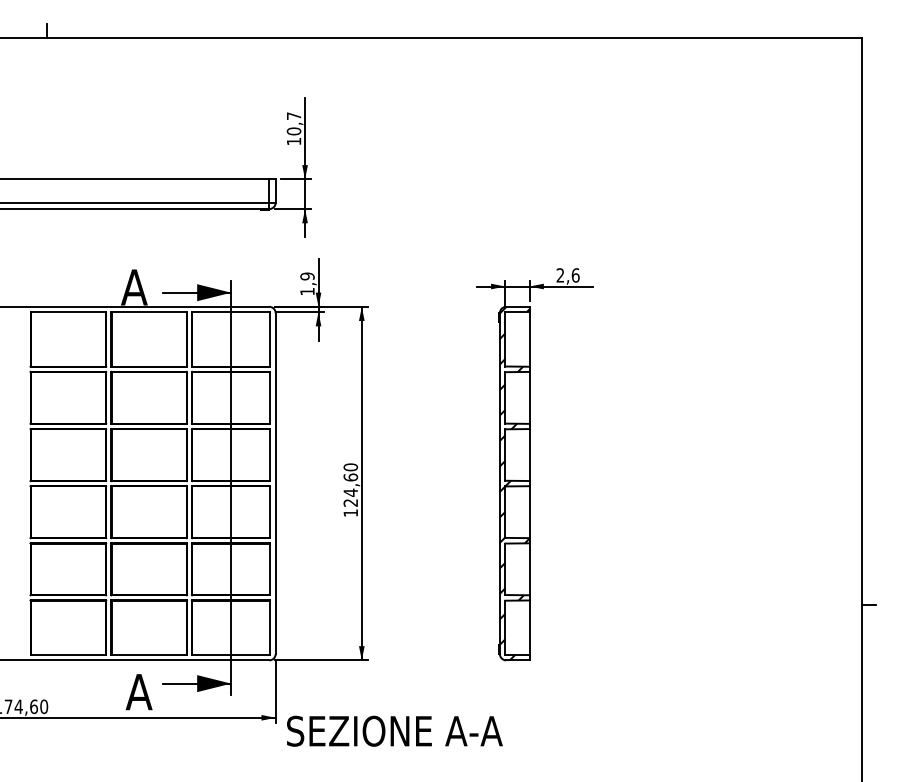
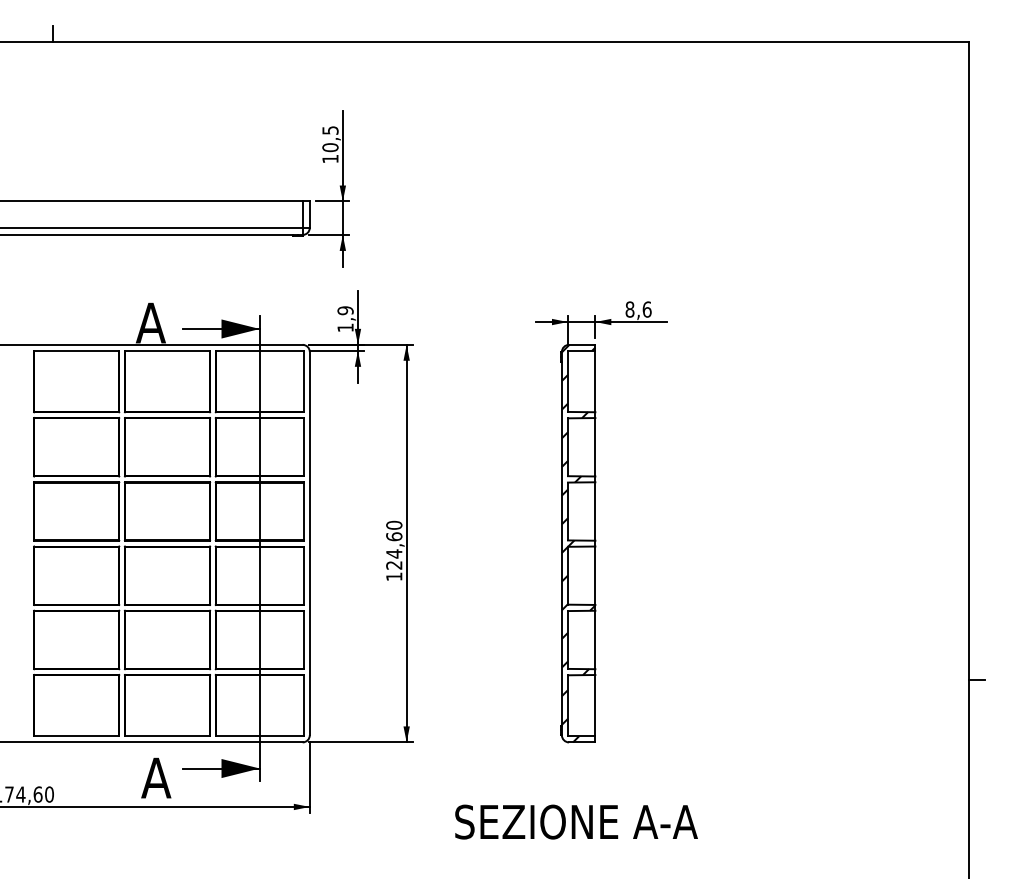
text: (294, 115) -> (330, 129), 10,7 -> 10,5
text: (560, 275) -> (630, 309), 2,6 -> 8,6
text: (394, 730) -> (576, 821), moved

